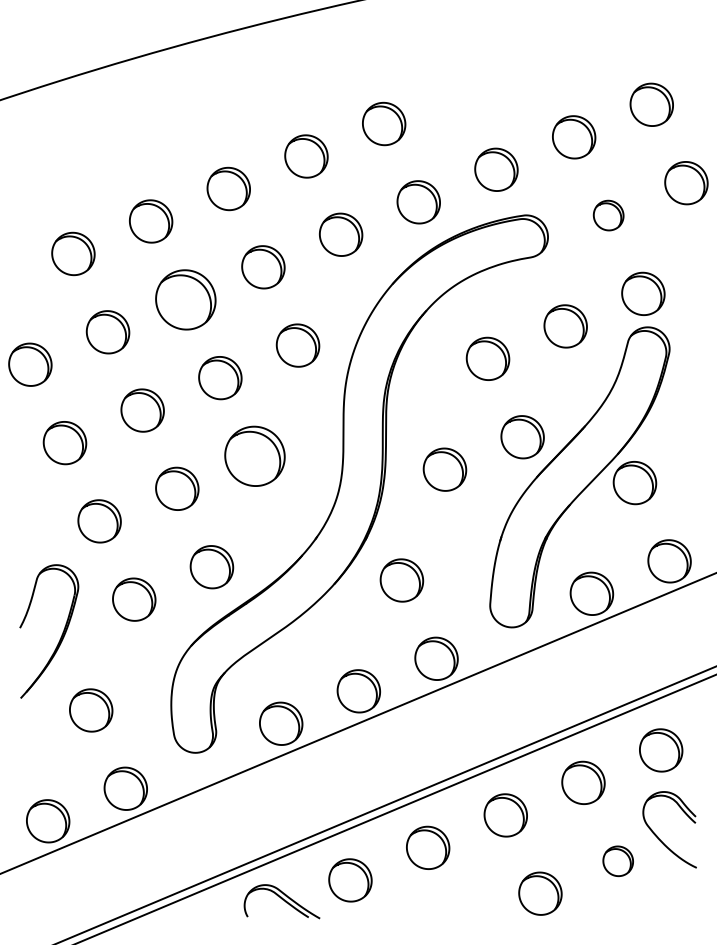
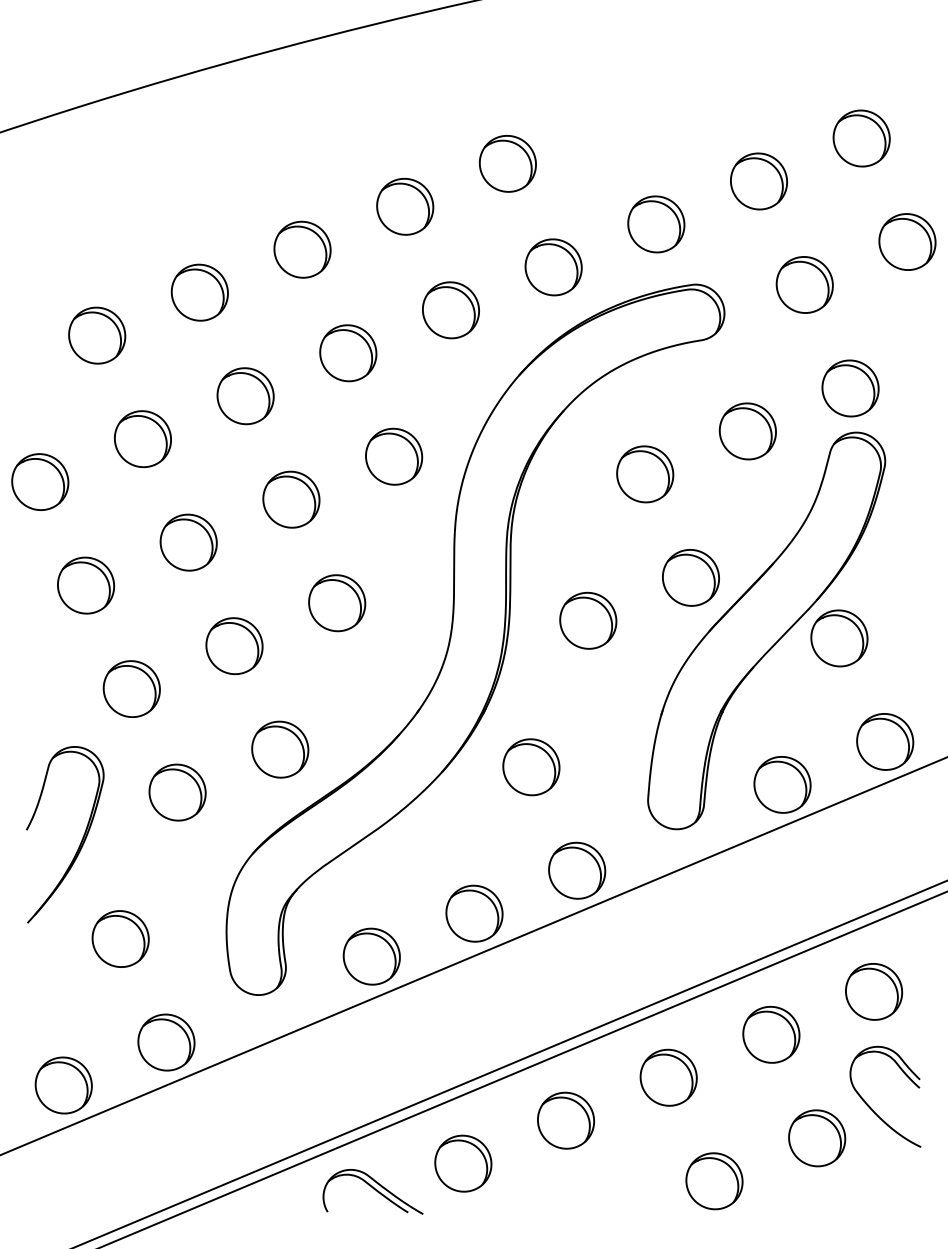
part: (608, 215) -> (804, 284), size x1.43
part: (185, 299) -> (245, 395), size x0.71
part: (254, 456) -> (336, 603), size x0.71
part: (618, 861) -> (817, 1138), size x1.43

